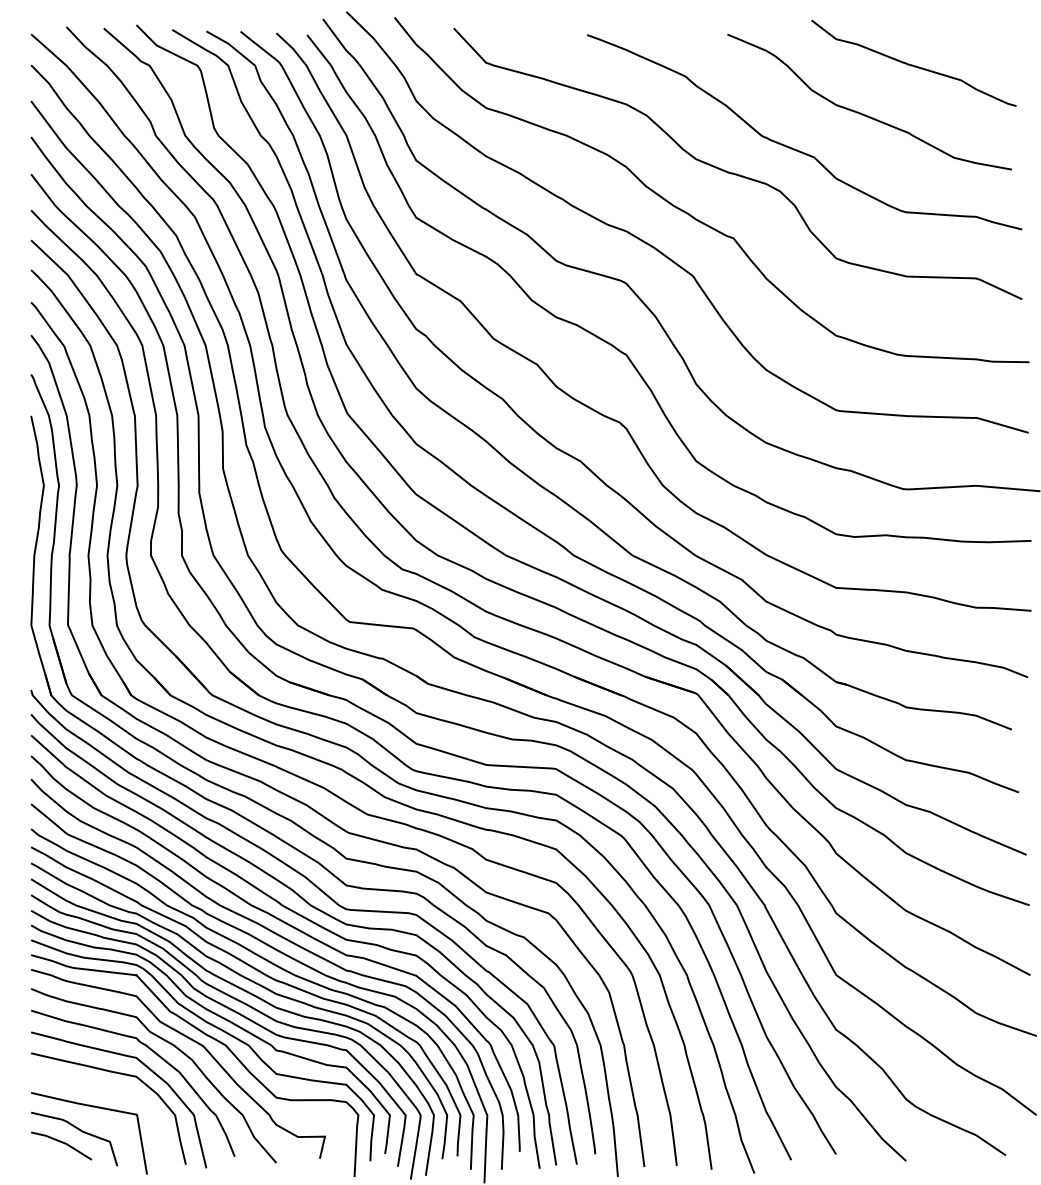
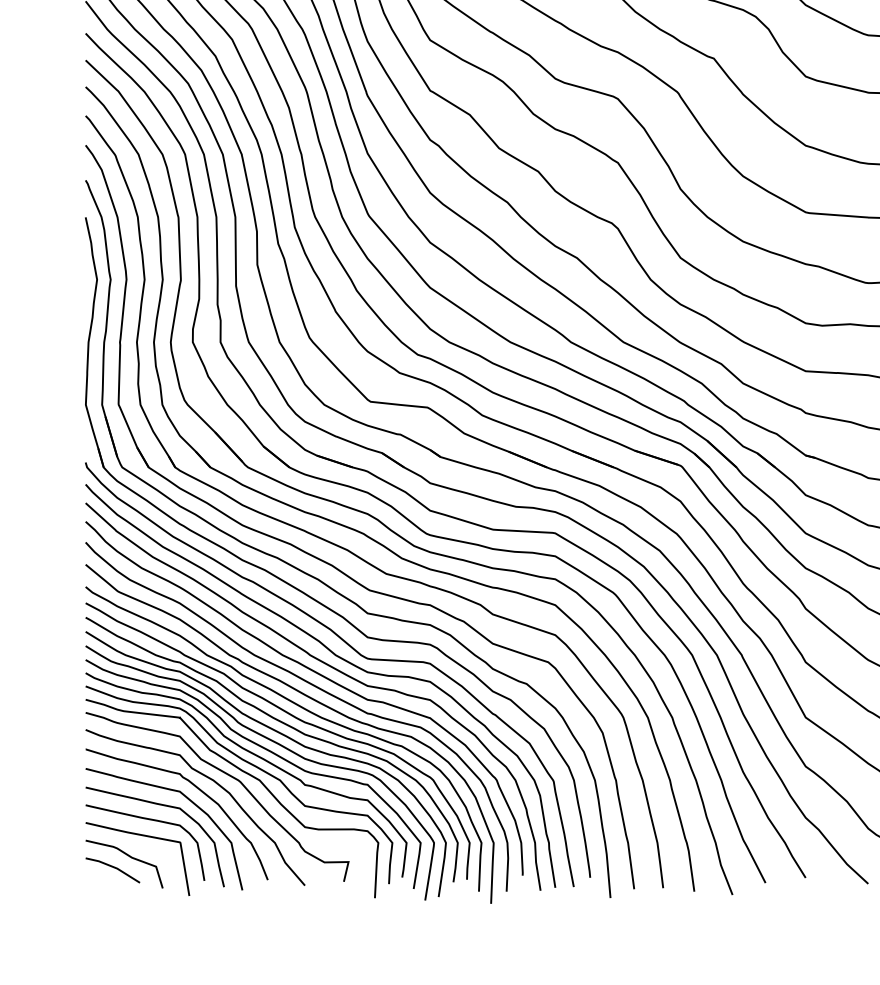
curve: (104, 1090) -> (151, 820), added

